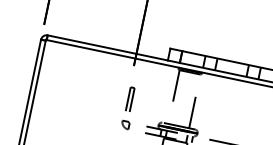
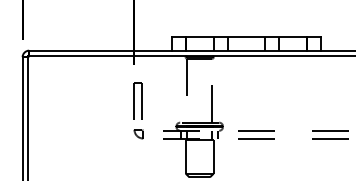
part: (130, 96) -> (137, 100), size x1.67

